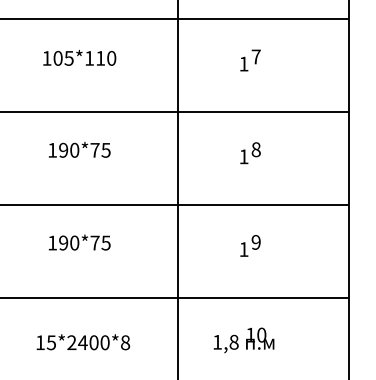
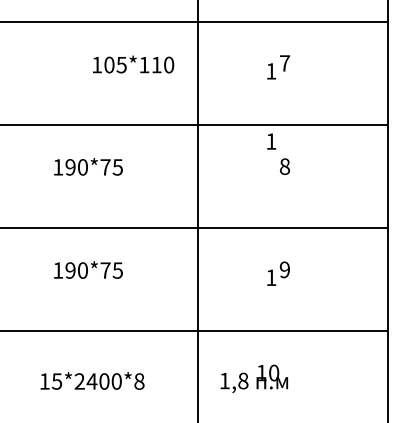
text: (79, 57) -> (133, 64), moved
text: (244, 156) -> (271, 141), moved
text: (243, 340) -> (253, 378), moved

